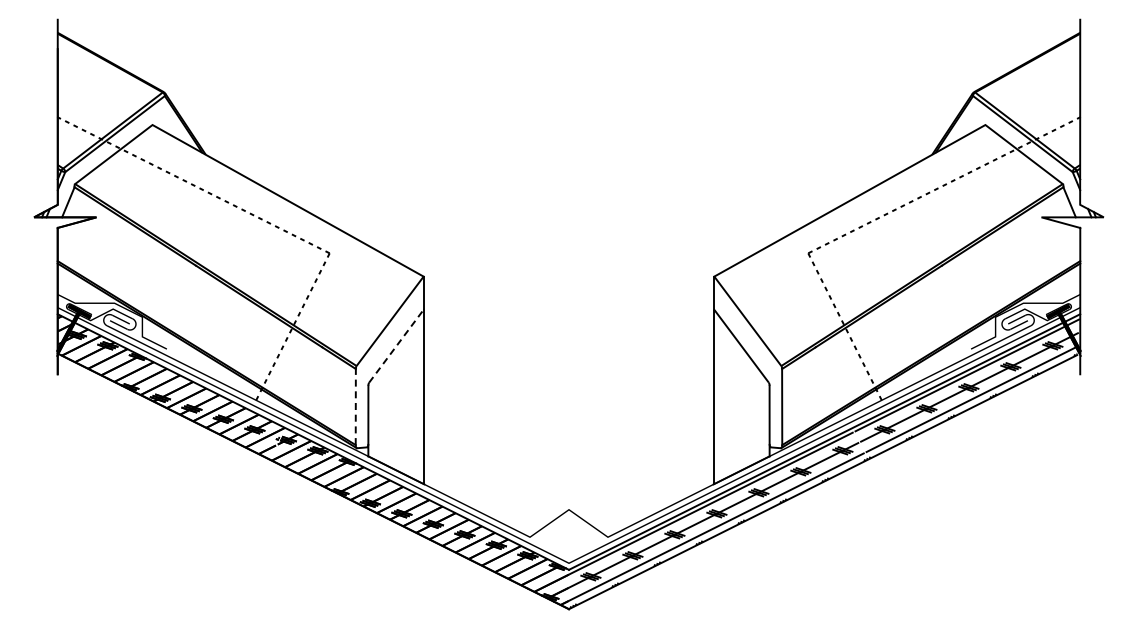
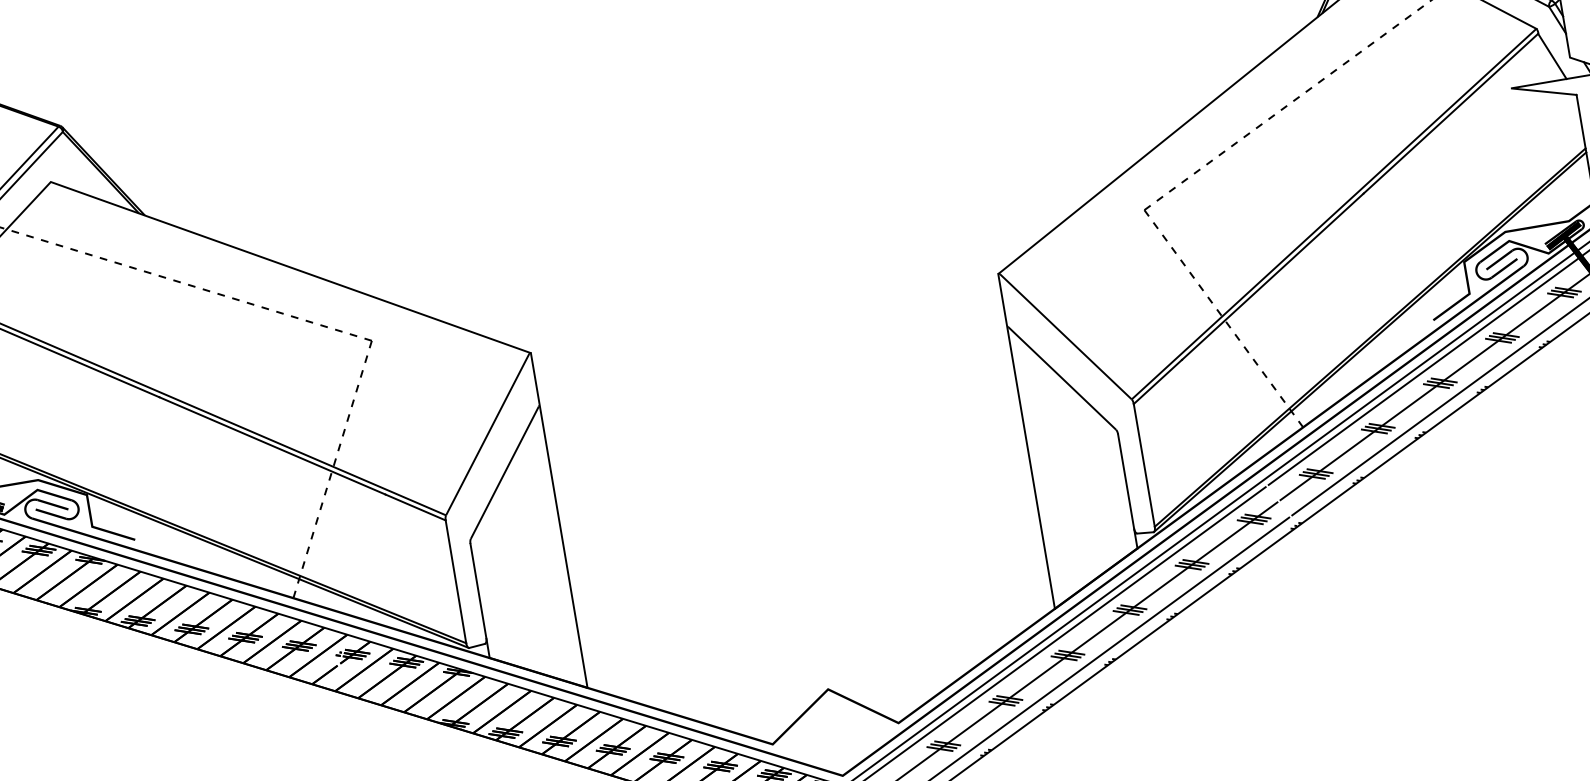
line: (396, 346) -> (505, 472), dashed -> solid
line: (355, 406) -> (455, 581), dashed -> solid

